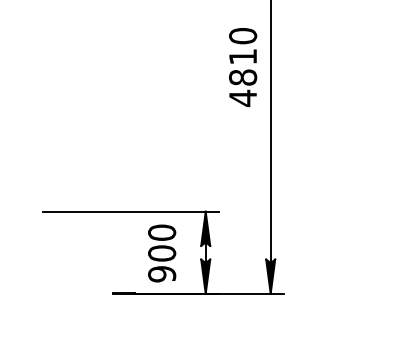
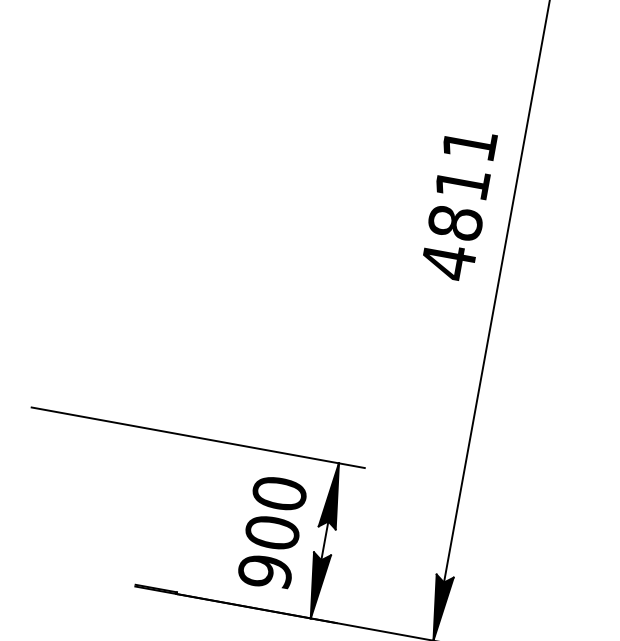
text: (243, 36) -> (470, 145), 4810 -> 4811
text: (162, 253) -> (273, 532), moved

